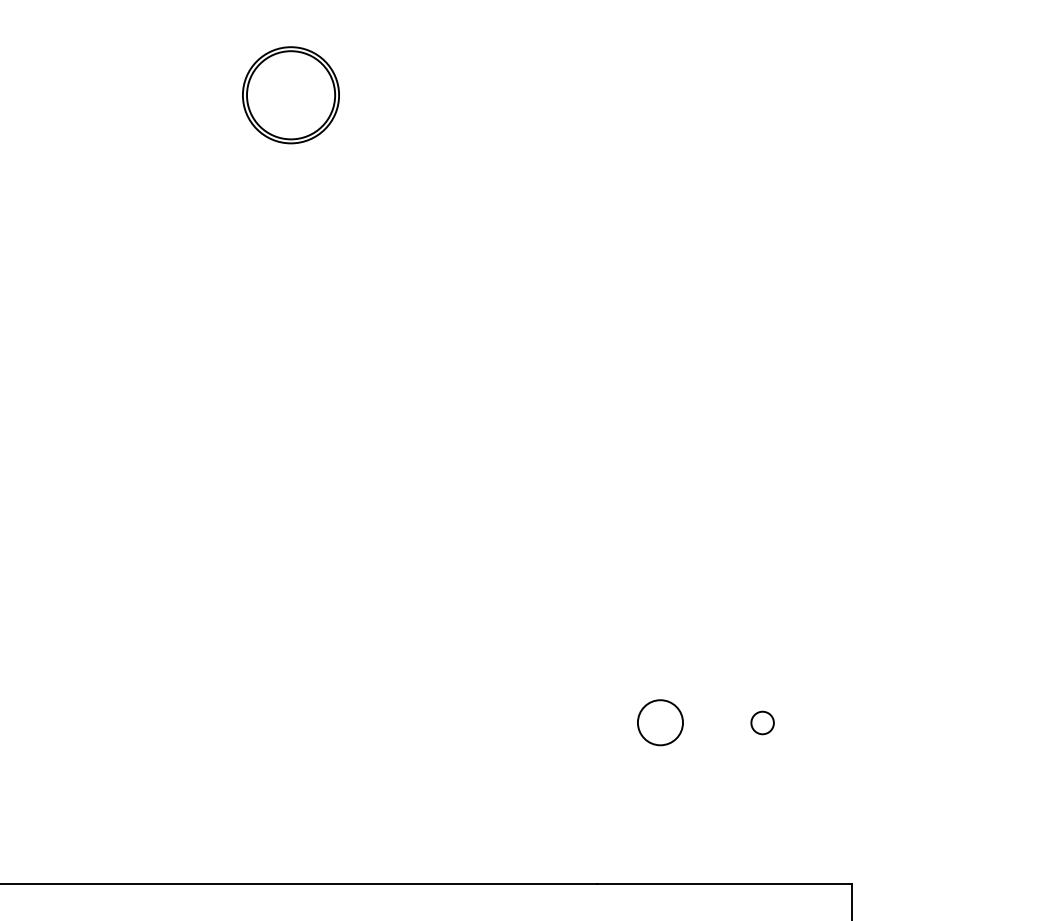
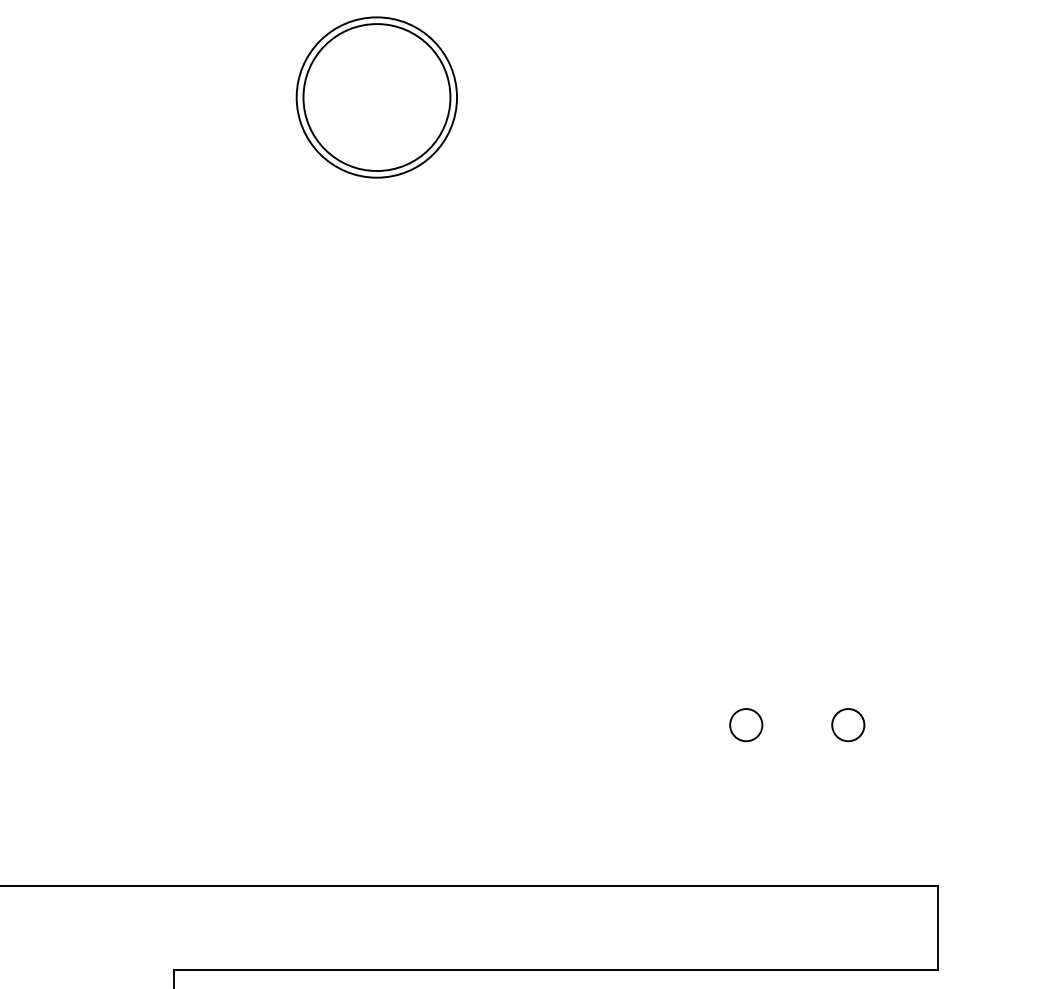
part: (290, 95) -> (376, 97), size x1.67
circle: (660, 723) -> (746, 725), size x0.71
circle: (762, 723) -> (848, 725), size x1.43

